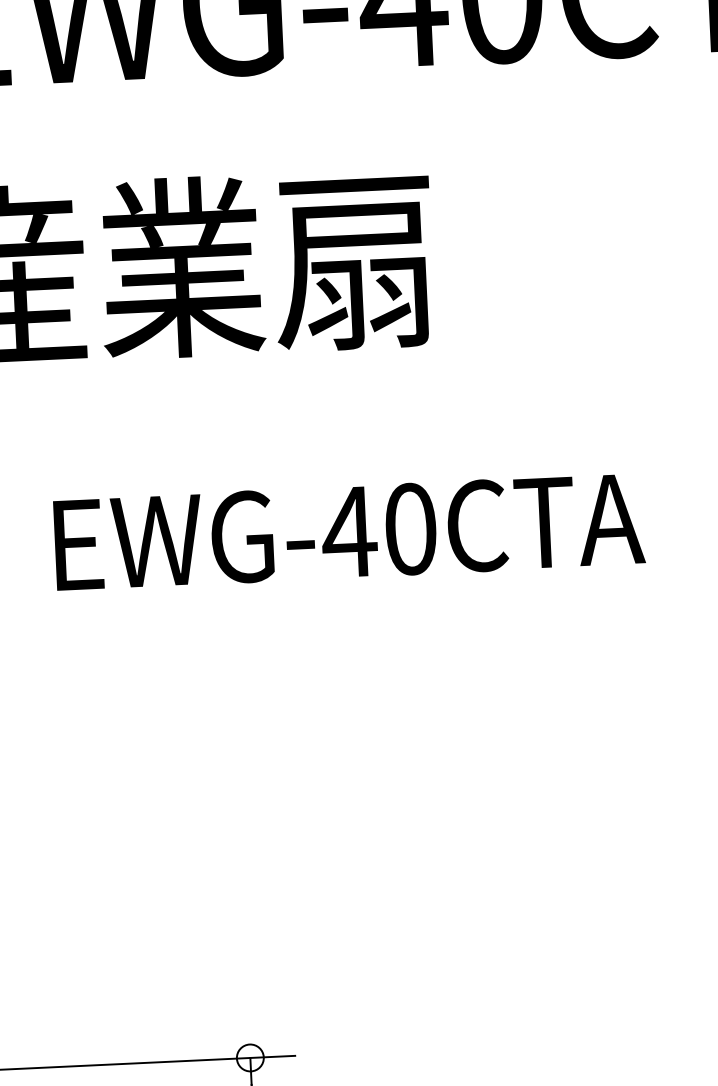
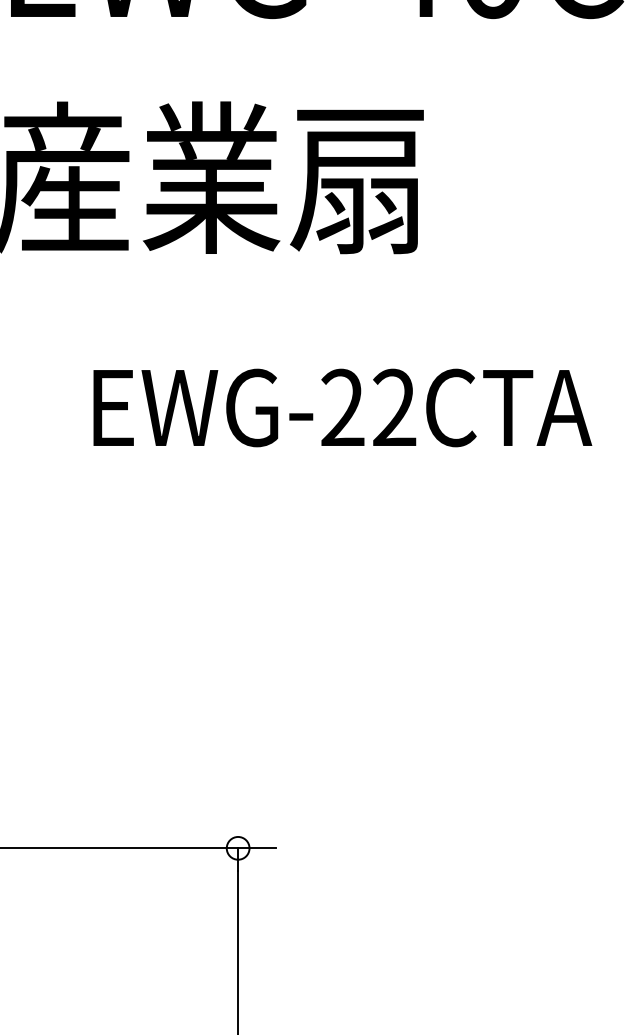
text: (378, 530) -> (367, 407), EWG-40CTA -> EWG-22CTA

